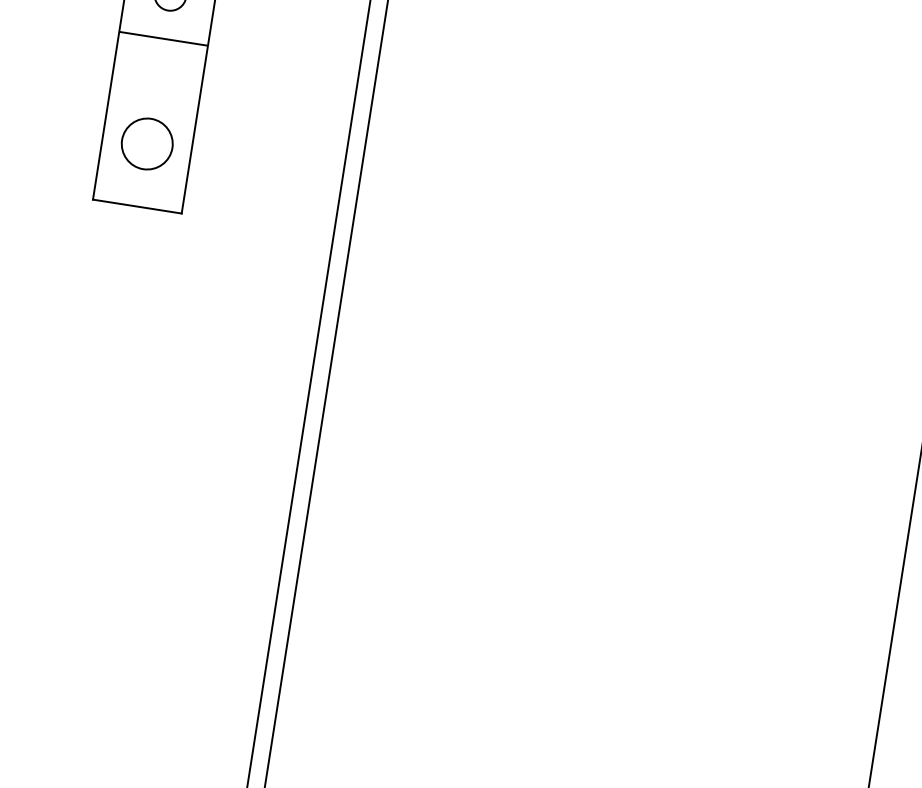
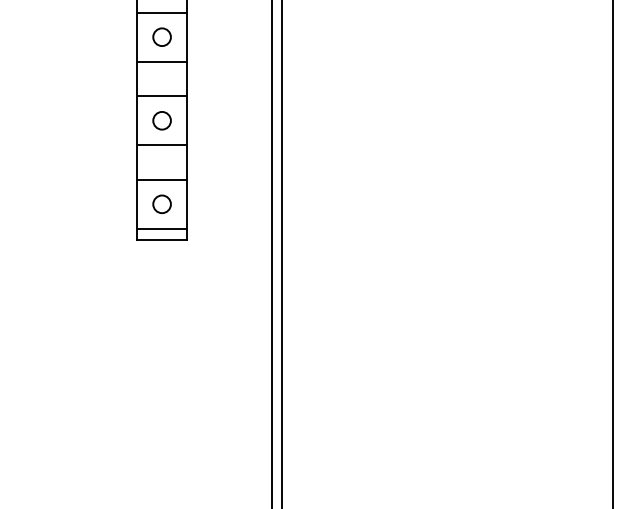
line: (154, 99) -> (162, 179), added
circle: (146, 141) -> (161, 203), size x0.62
line: (140, 188) -> (162, 229), added

